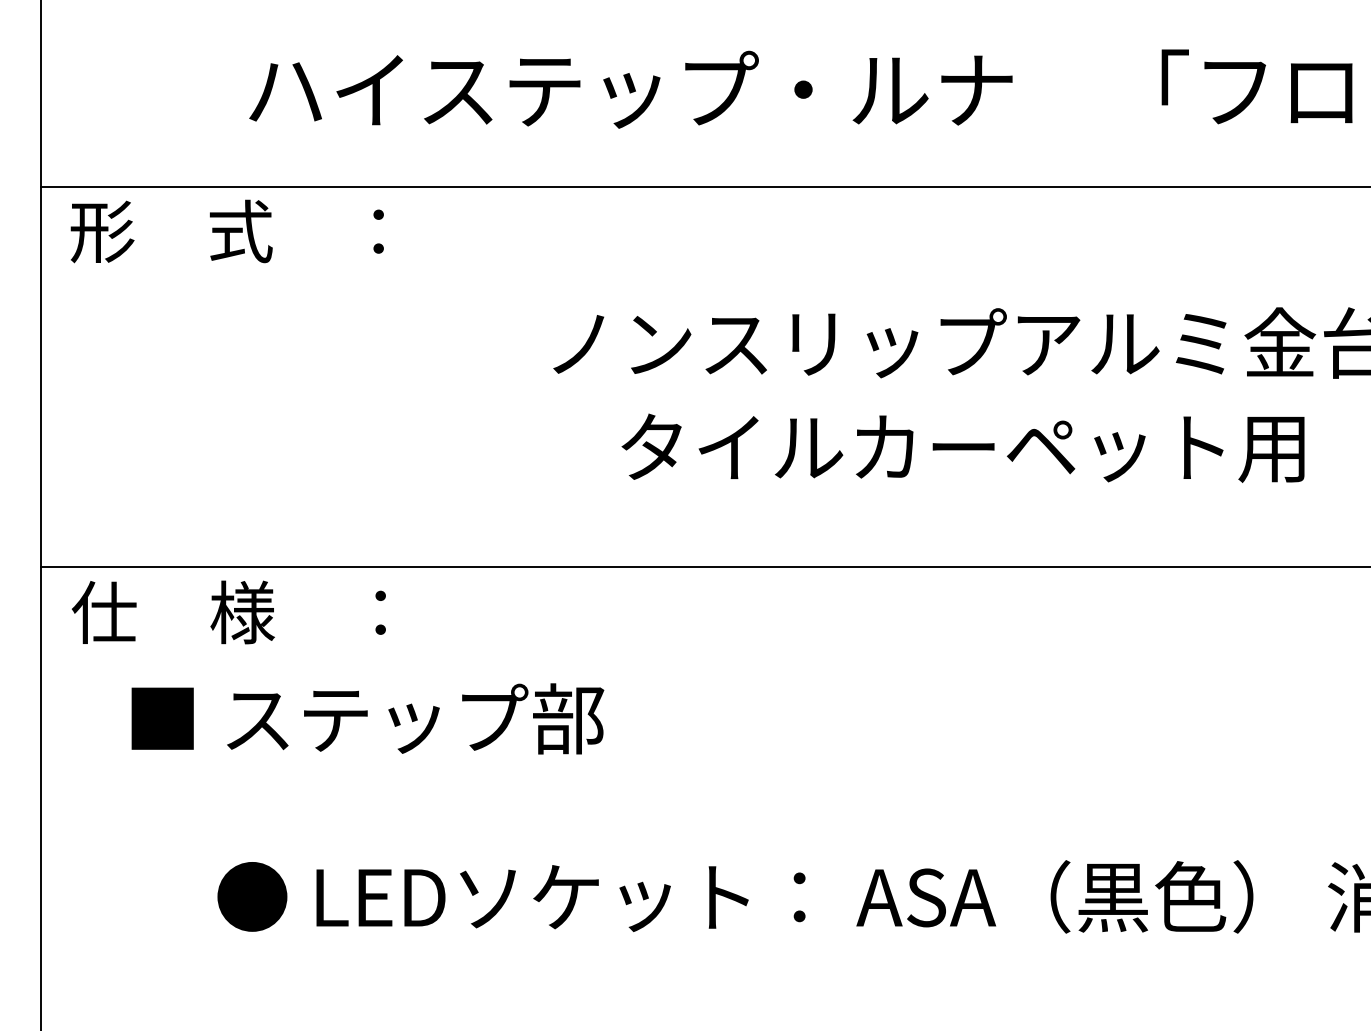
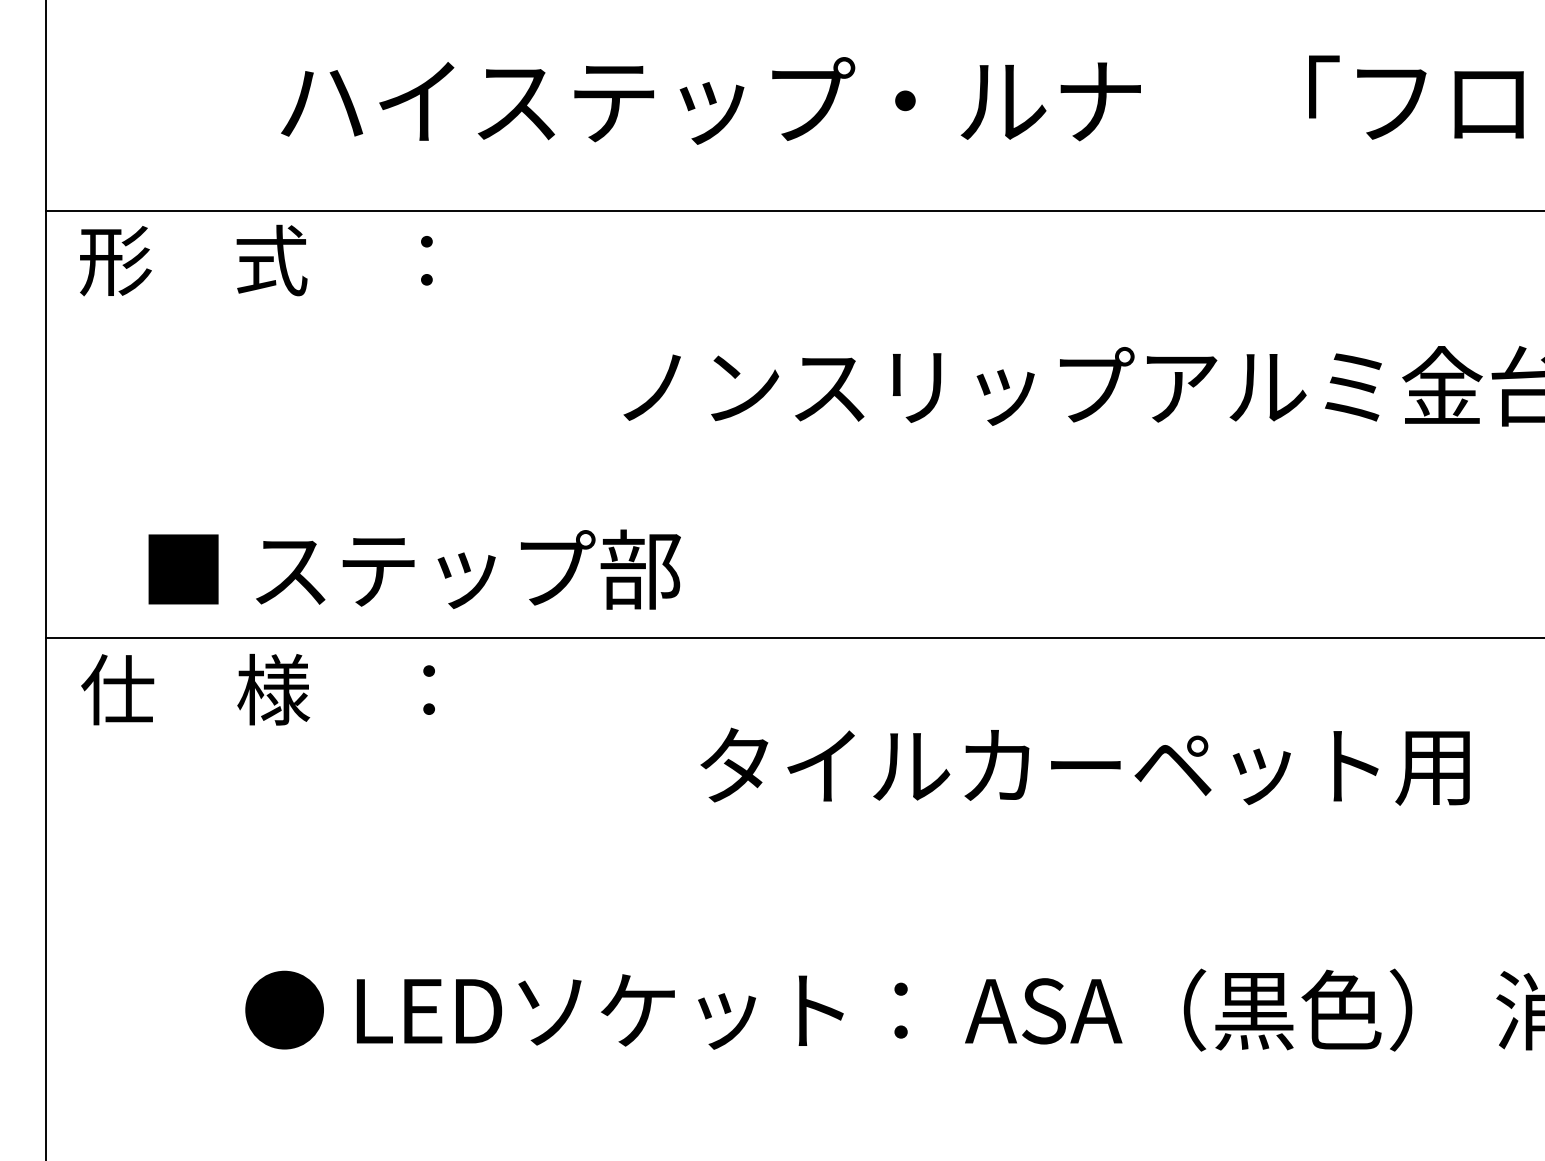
text: (962, 448) -> (1084, 766), moved
text: (367, 718) -> (414, 569), moved

